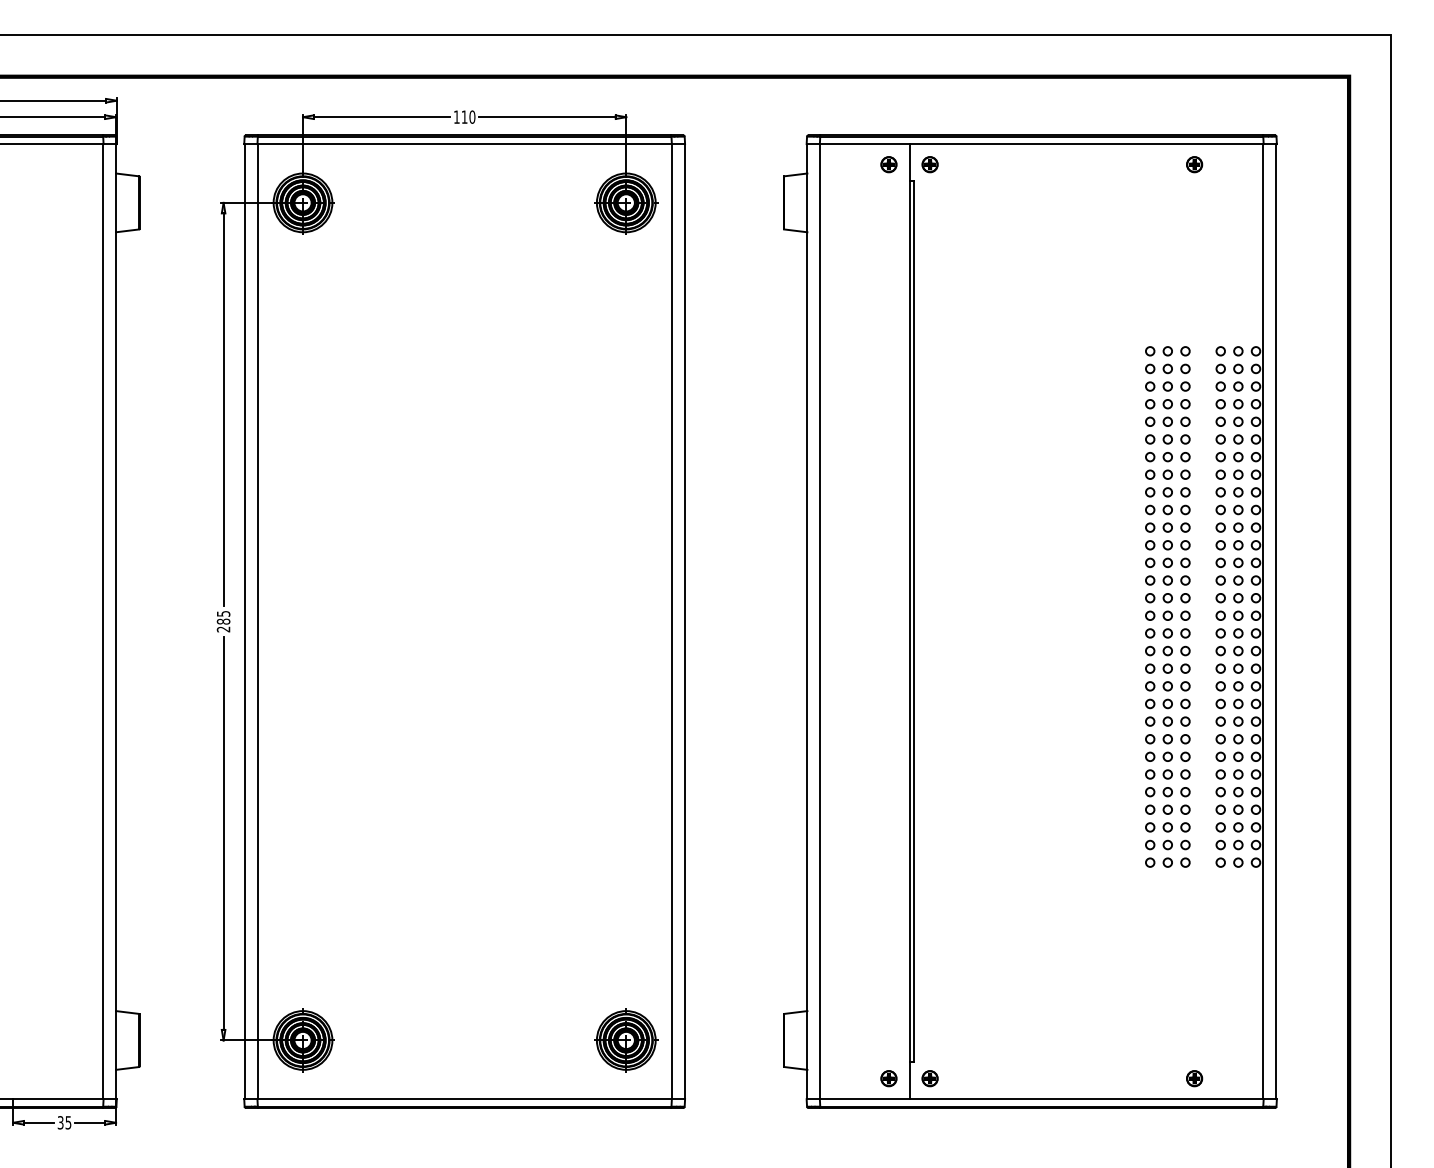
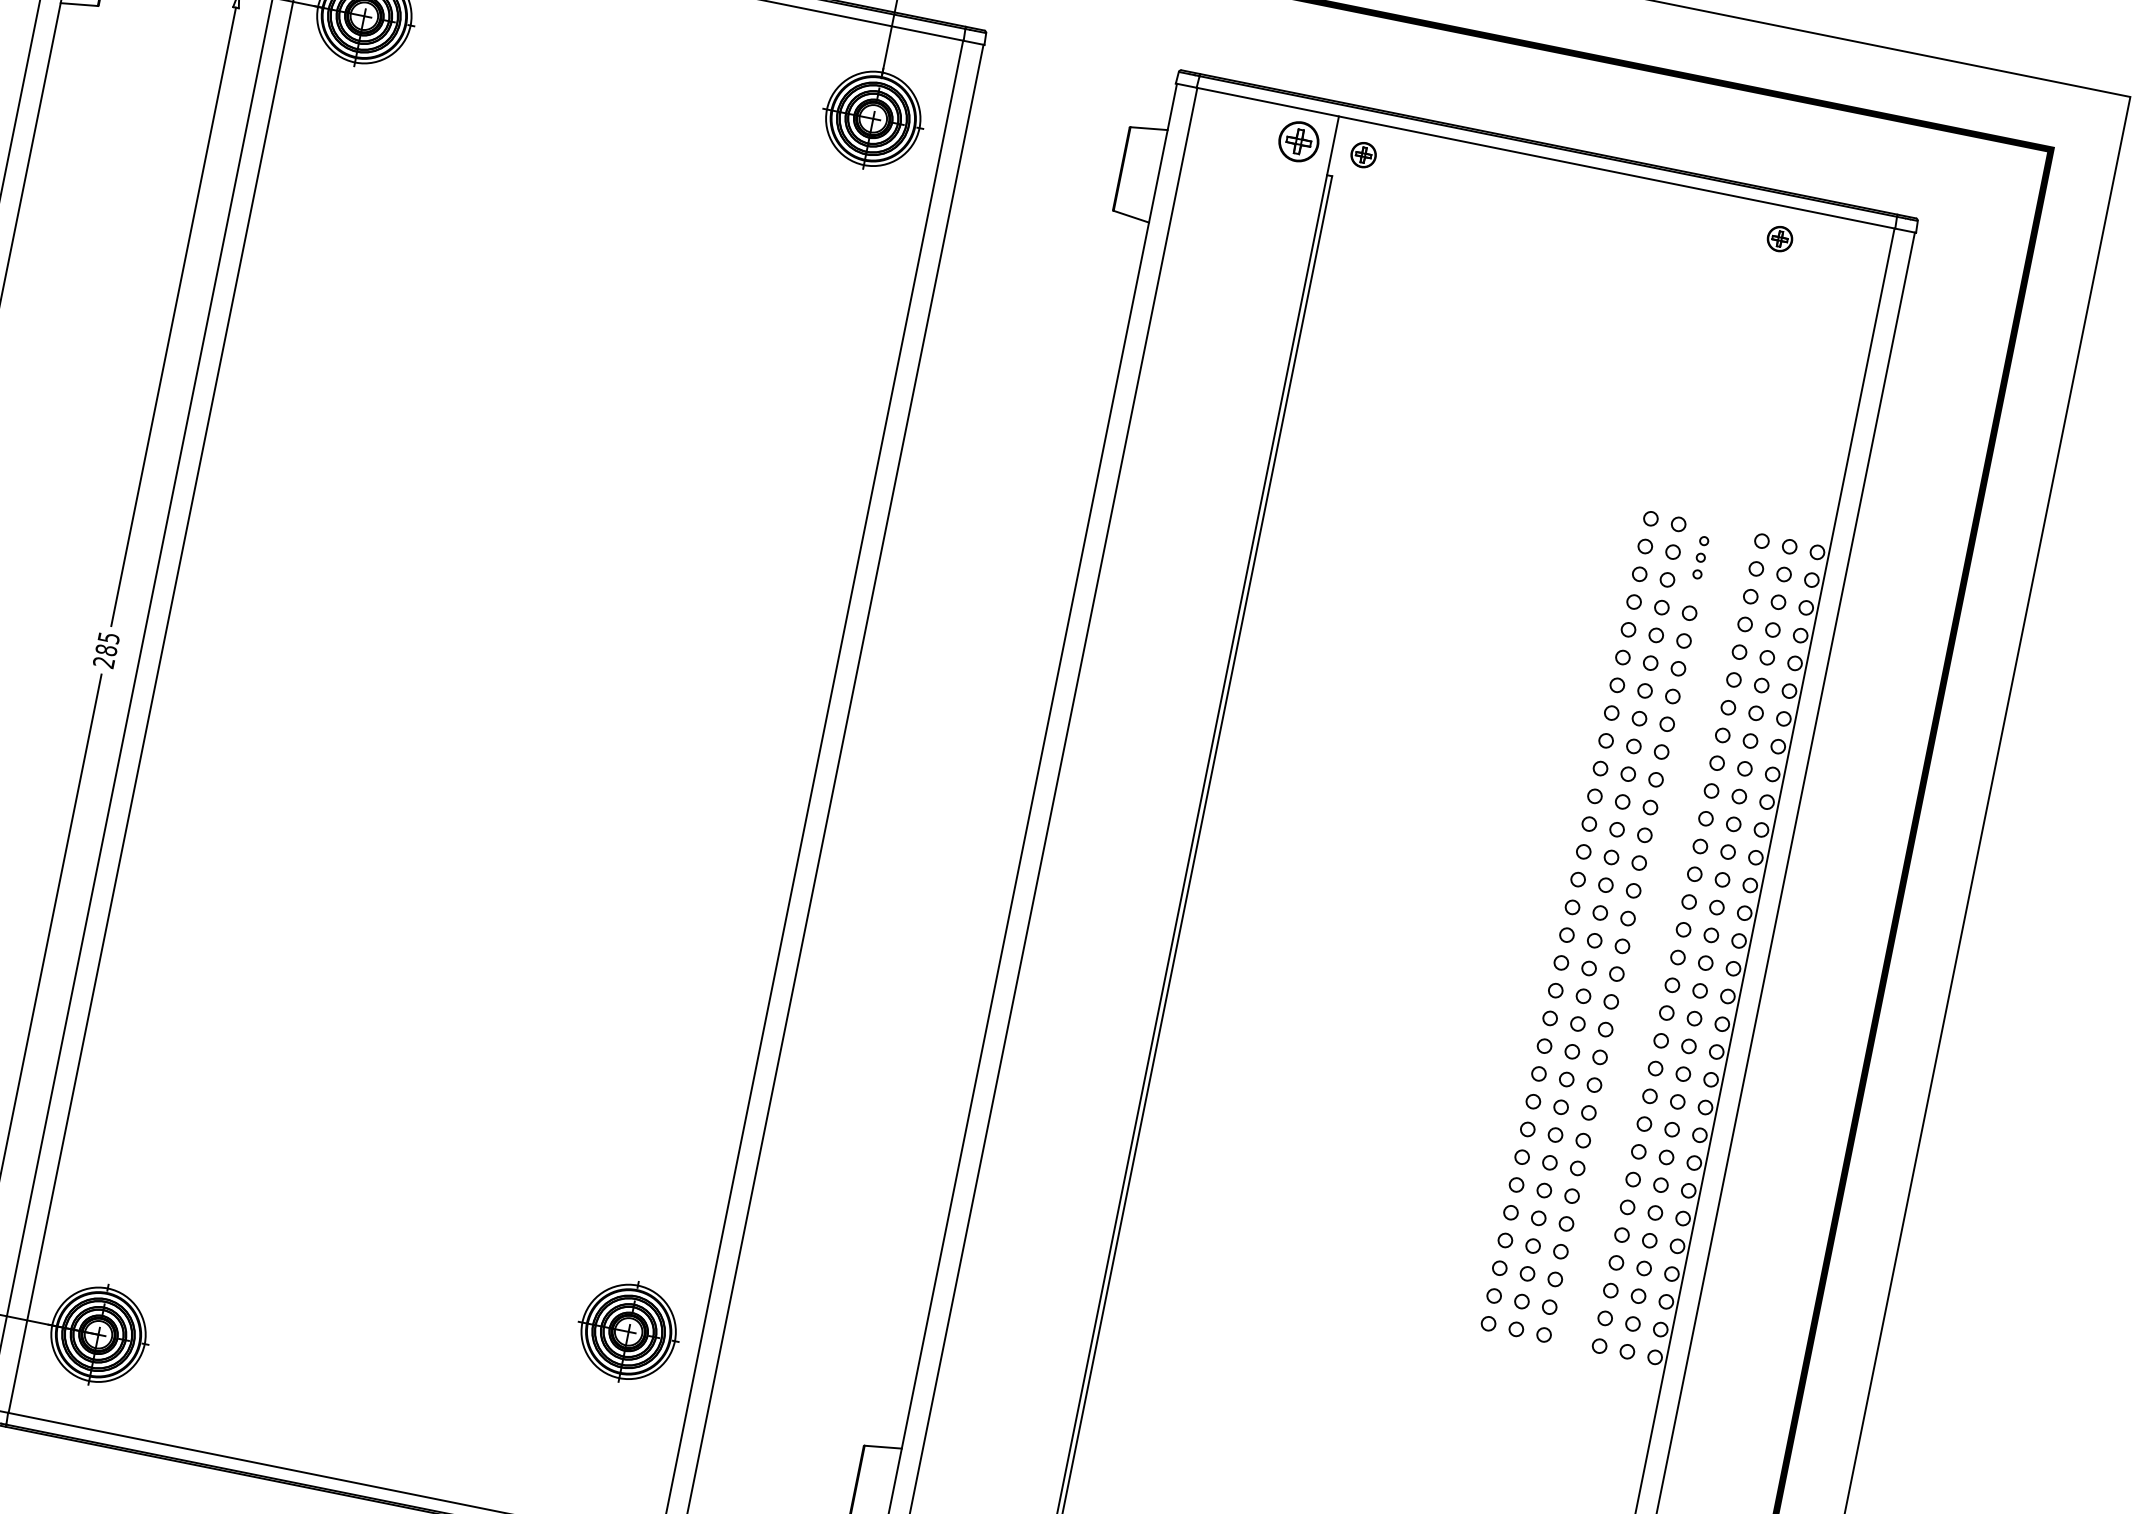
part: (888, 164) -> (1298, 141), size x1.6
part: (1185, 368) -> (1701, 557), size x0.6
part: (626, 1040) -> (628, 1332), moved

